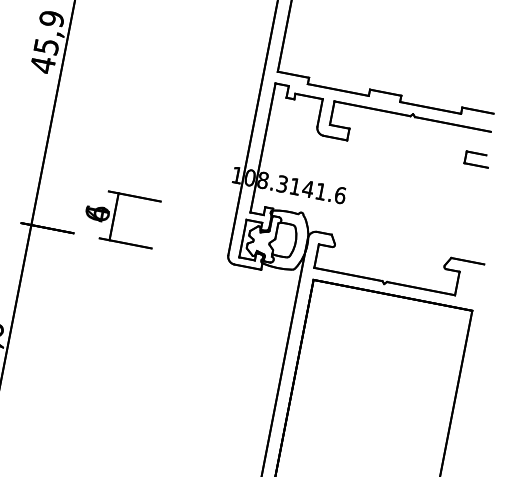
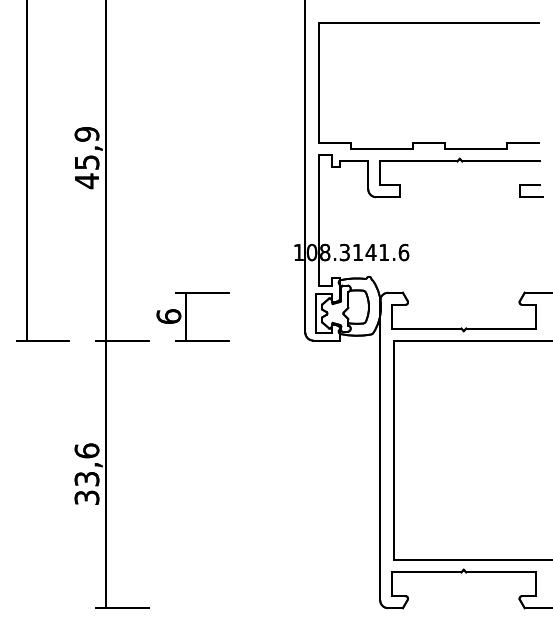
text: (97, 213) -> (168, 316), 4 -> 6

